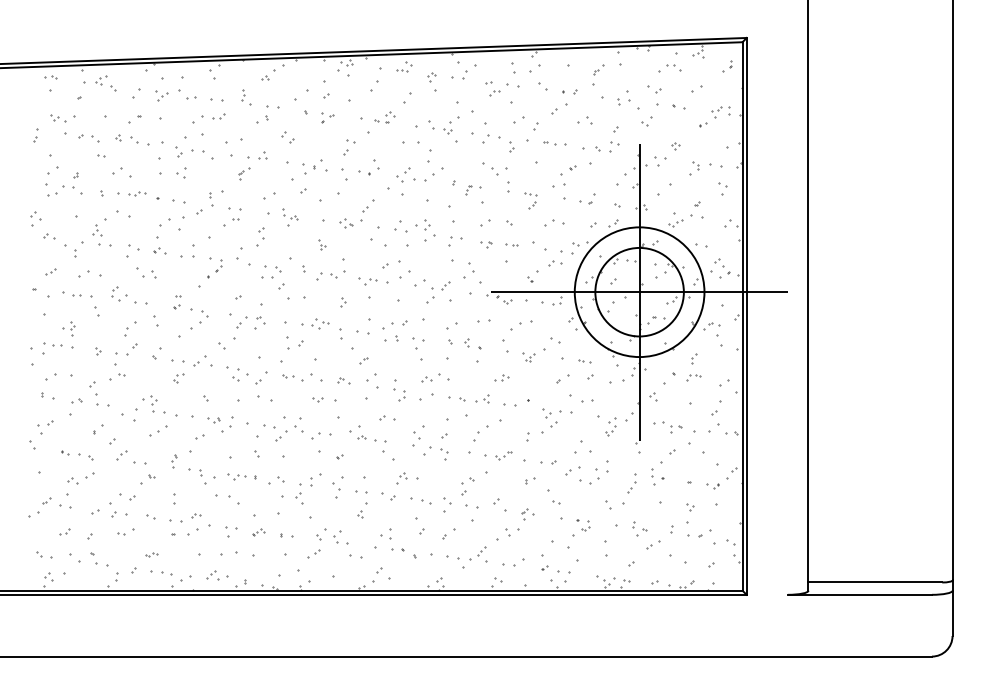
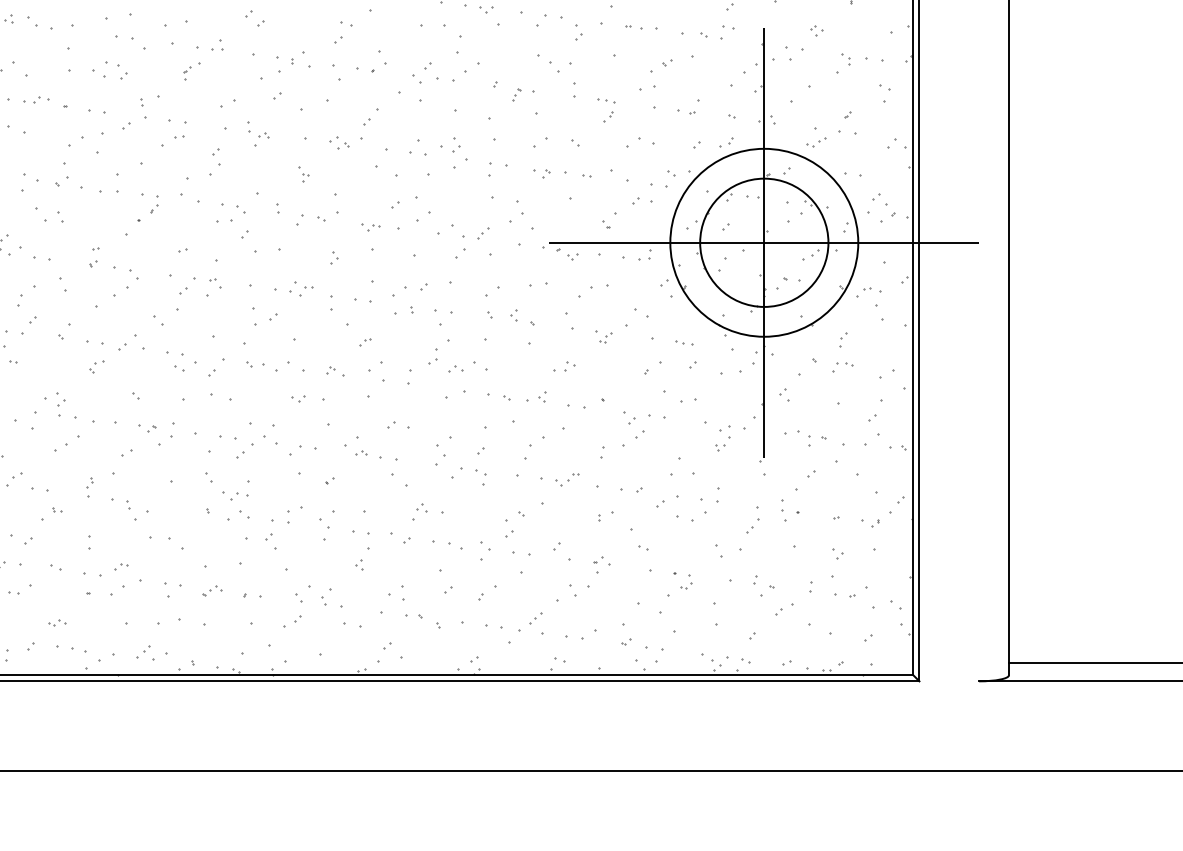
part: (178, 151) -> (122, 70), moved
part: (511, 244) -> (578, 173), size x1.6
part: (159, 250) -> (68, 182), size x1.6
part: (367, 281) -> (369, 227), size x0.7
part: (401, 395) -> (432, 356), moved
part: (236, 476) -> (235, 495), moved

